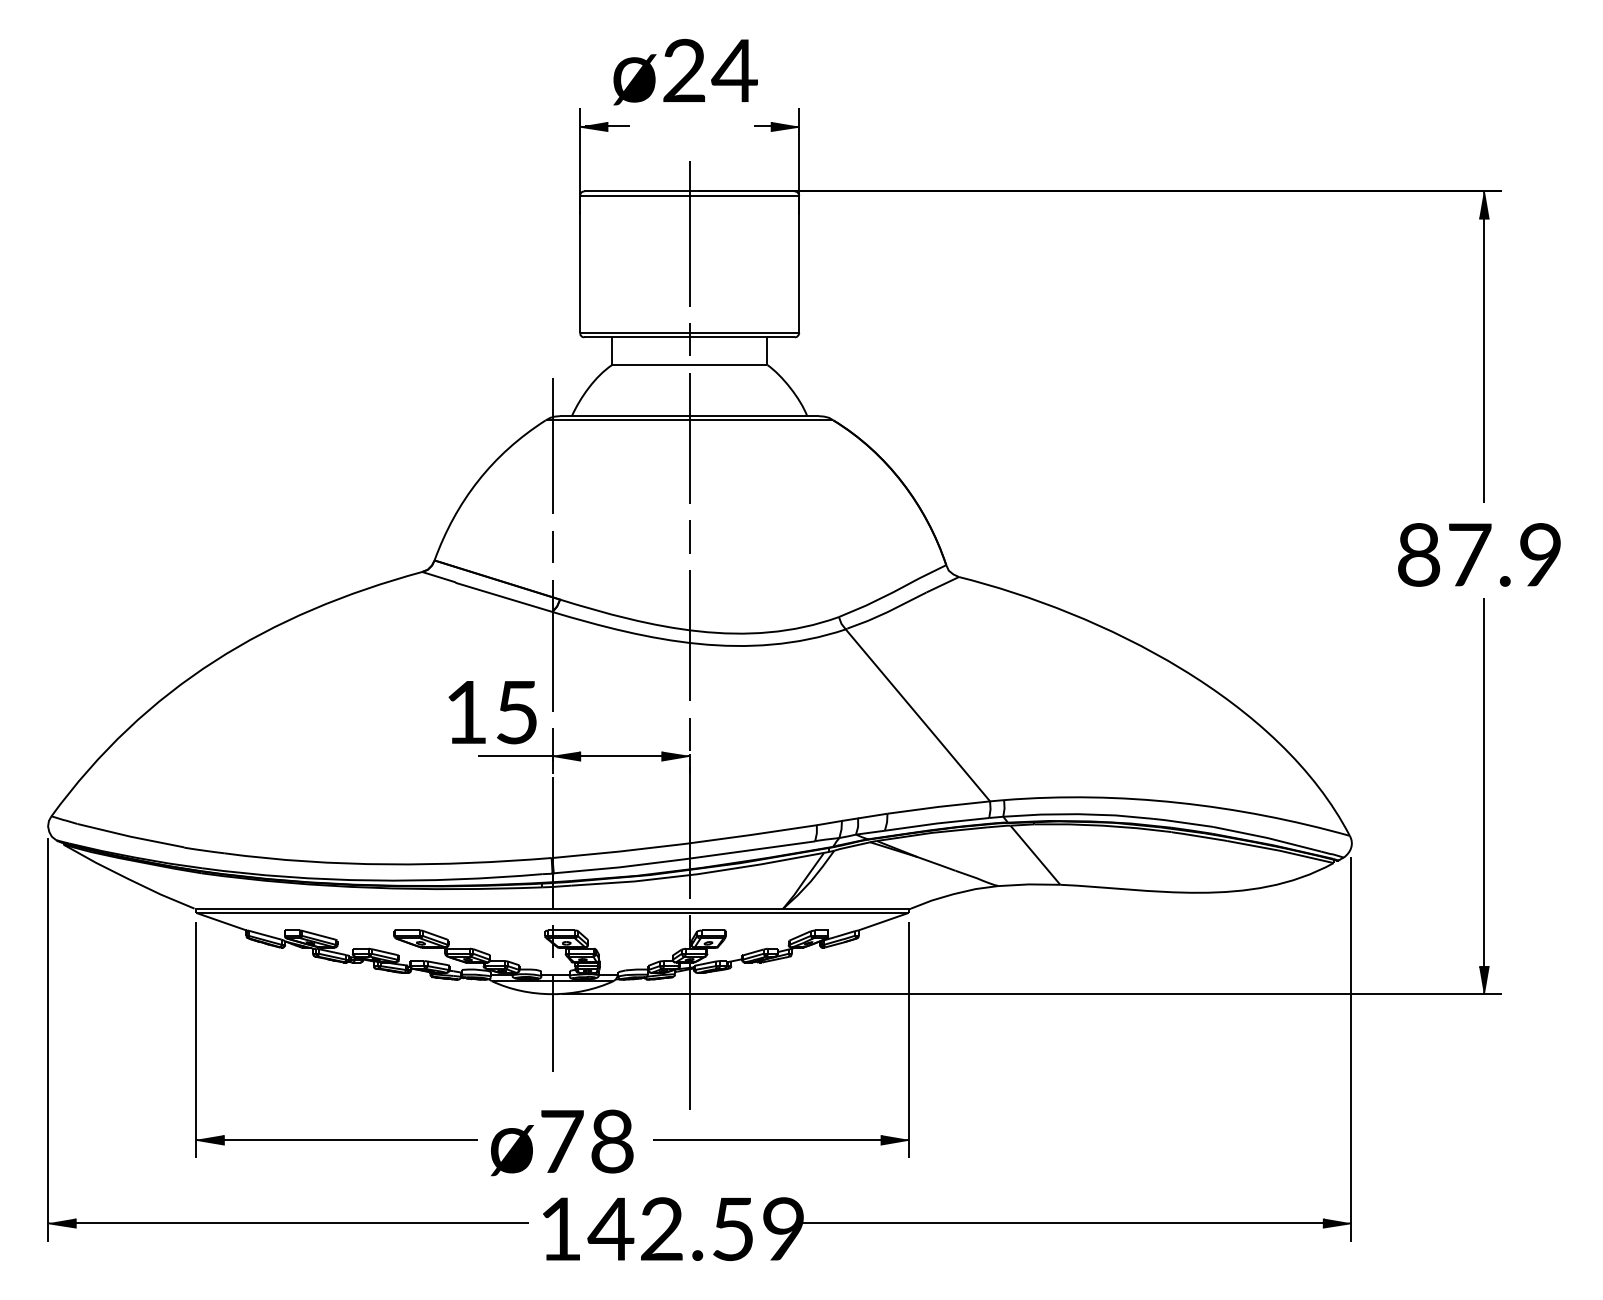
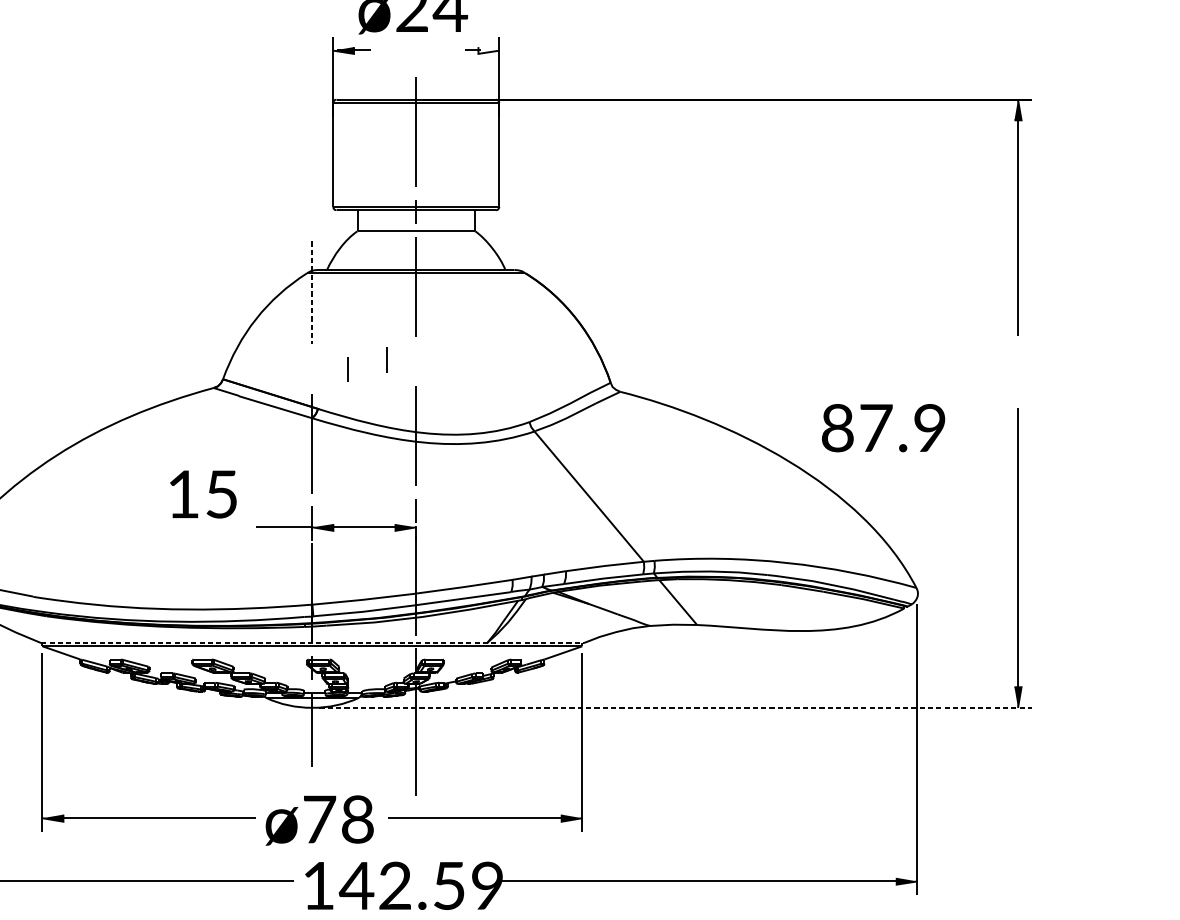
fill: (785, 126) -> (488, 50), removed
line: (552, 446) -> (312, 292), solid -> dashed
line: (689, 536) -> (386, 359), moved
line: (552, 546) -> (347, 368), moved
text: (1479, 554) -> (883, 427), moved
text: (492, 712) -> (203, 494), moved
line: (553, 908) -> (313, 642), solid -> dashed
line: (1032, 994) -> (676, 708), solid -> dashed

